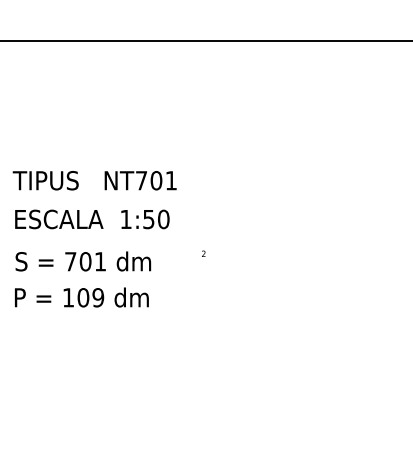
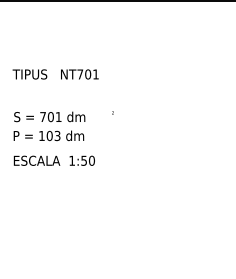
text: (90, 218) -> (53, 160), moved
text: (98, 296) -> (57, 135), 109 -> 103

